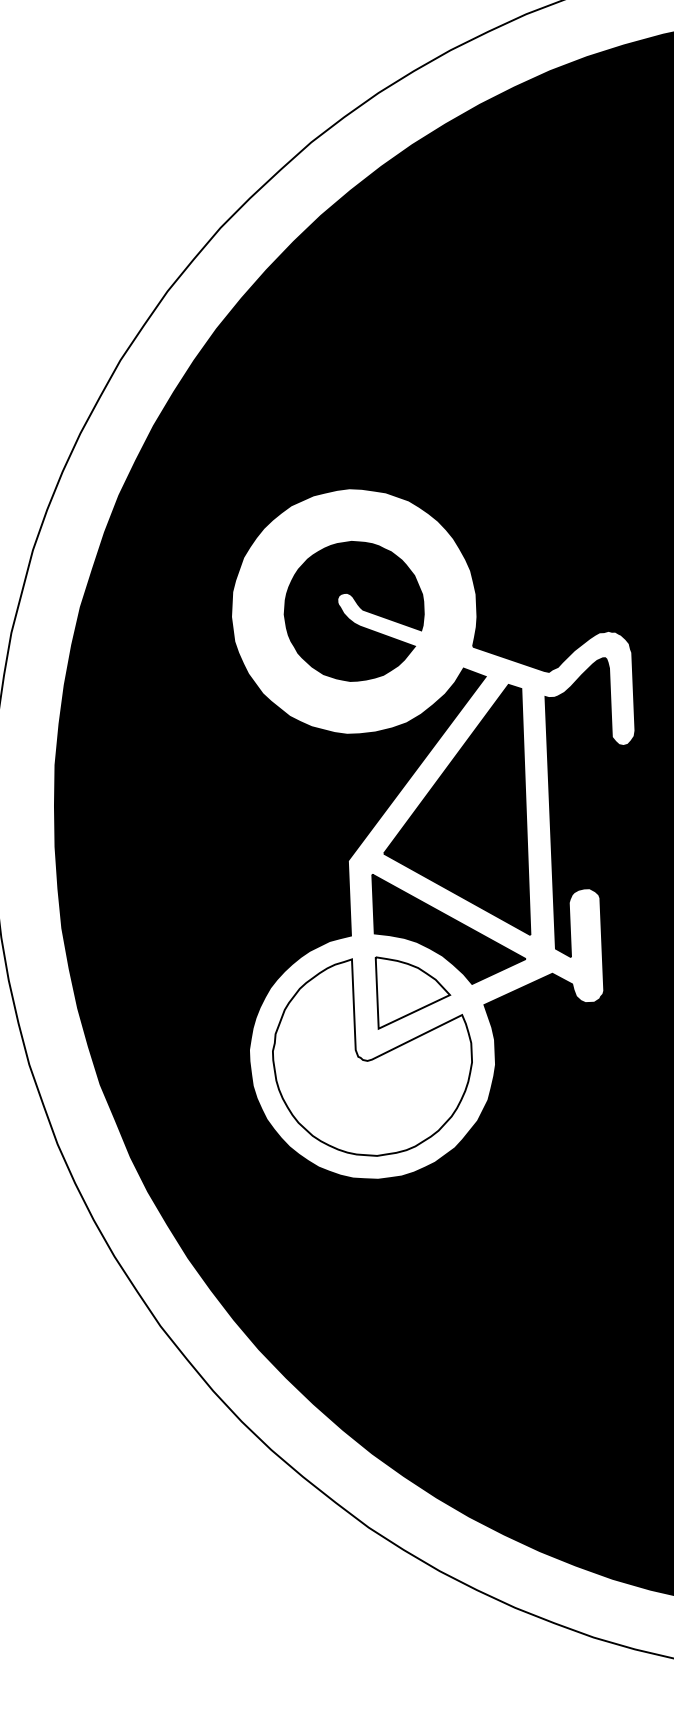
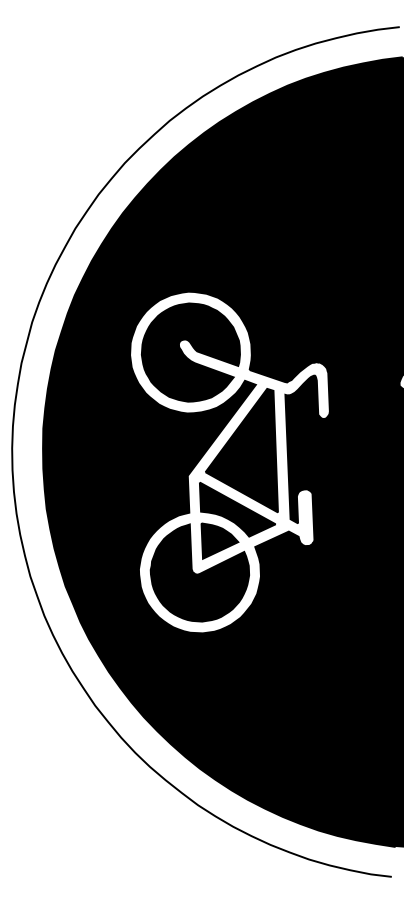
part: (353, 611) -> (190, 352), size x1.43
fill: (412, 991) -> (219, 540), added
fill: (371, 1056) -> (199, 572), added

